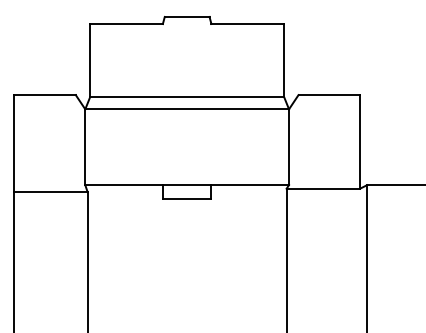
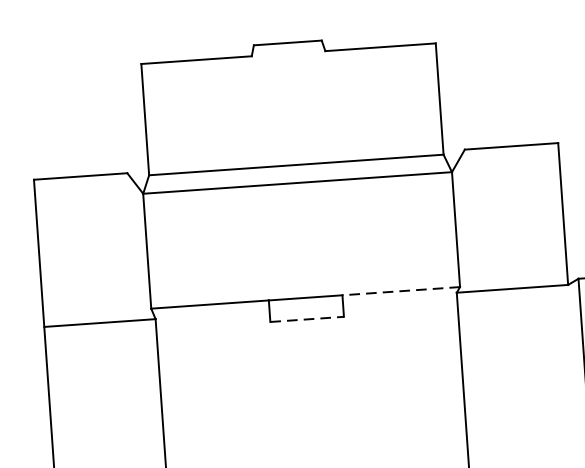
line: (250, 185) -> (401, 291), solid -> dashed
line: (187, 199) -> (307, 319), solid -> dashed

